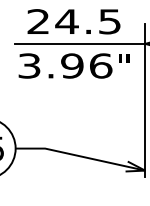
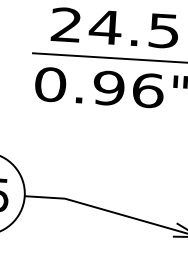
text: (29, 65) -> (50, 83), 3.96 -> 0.96

